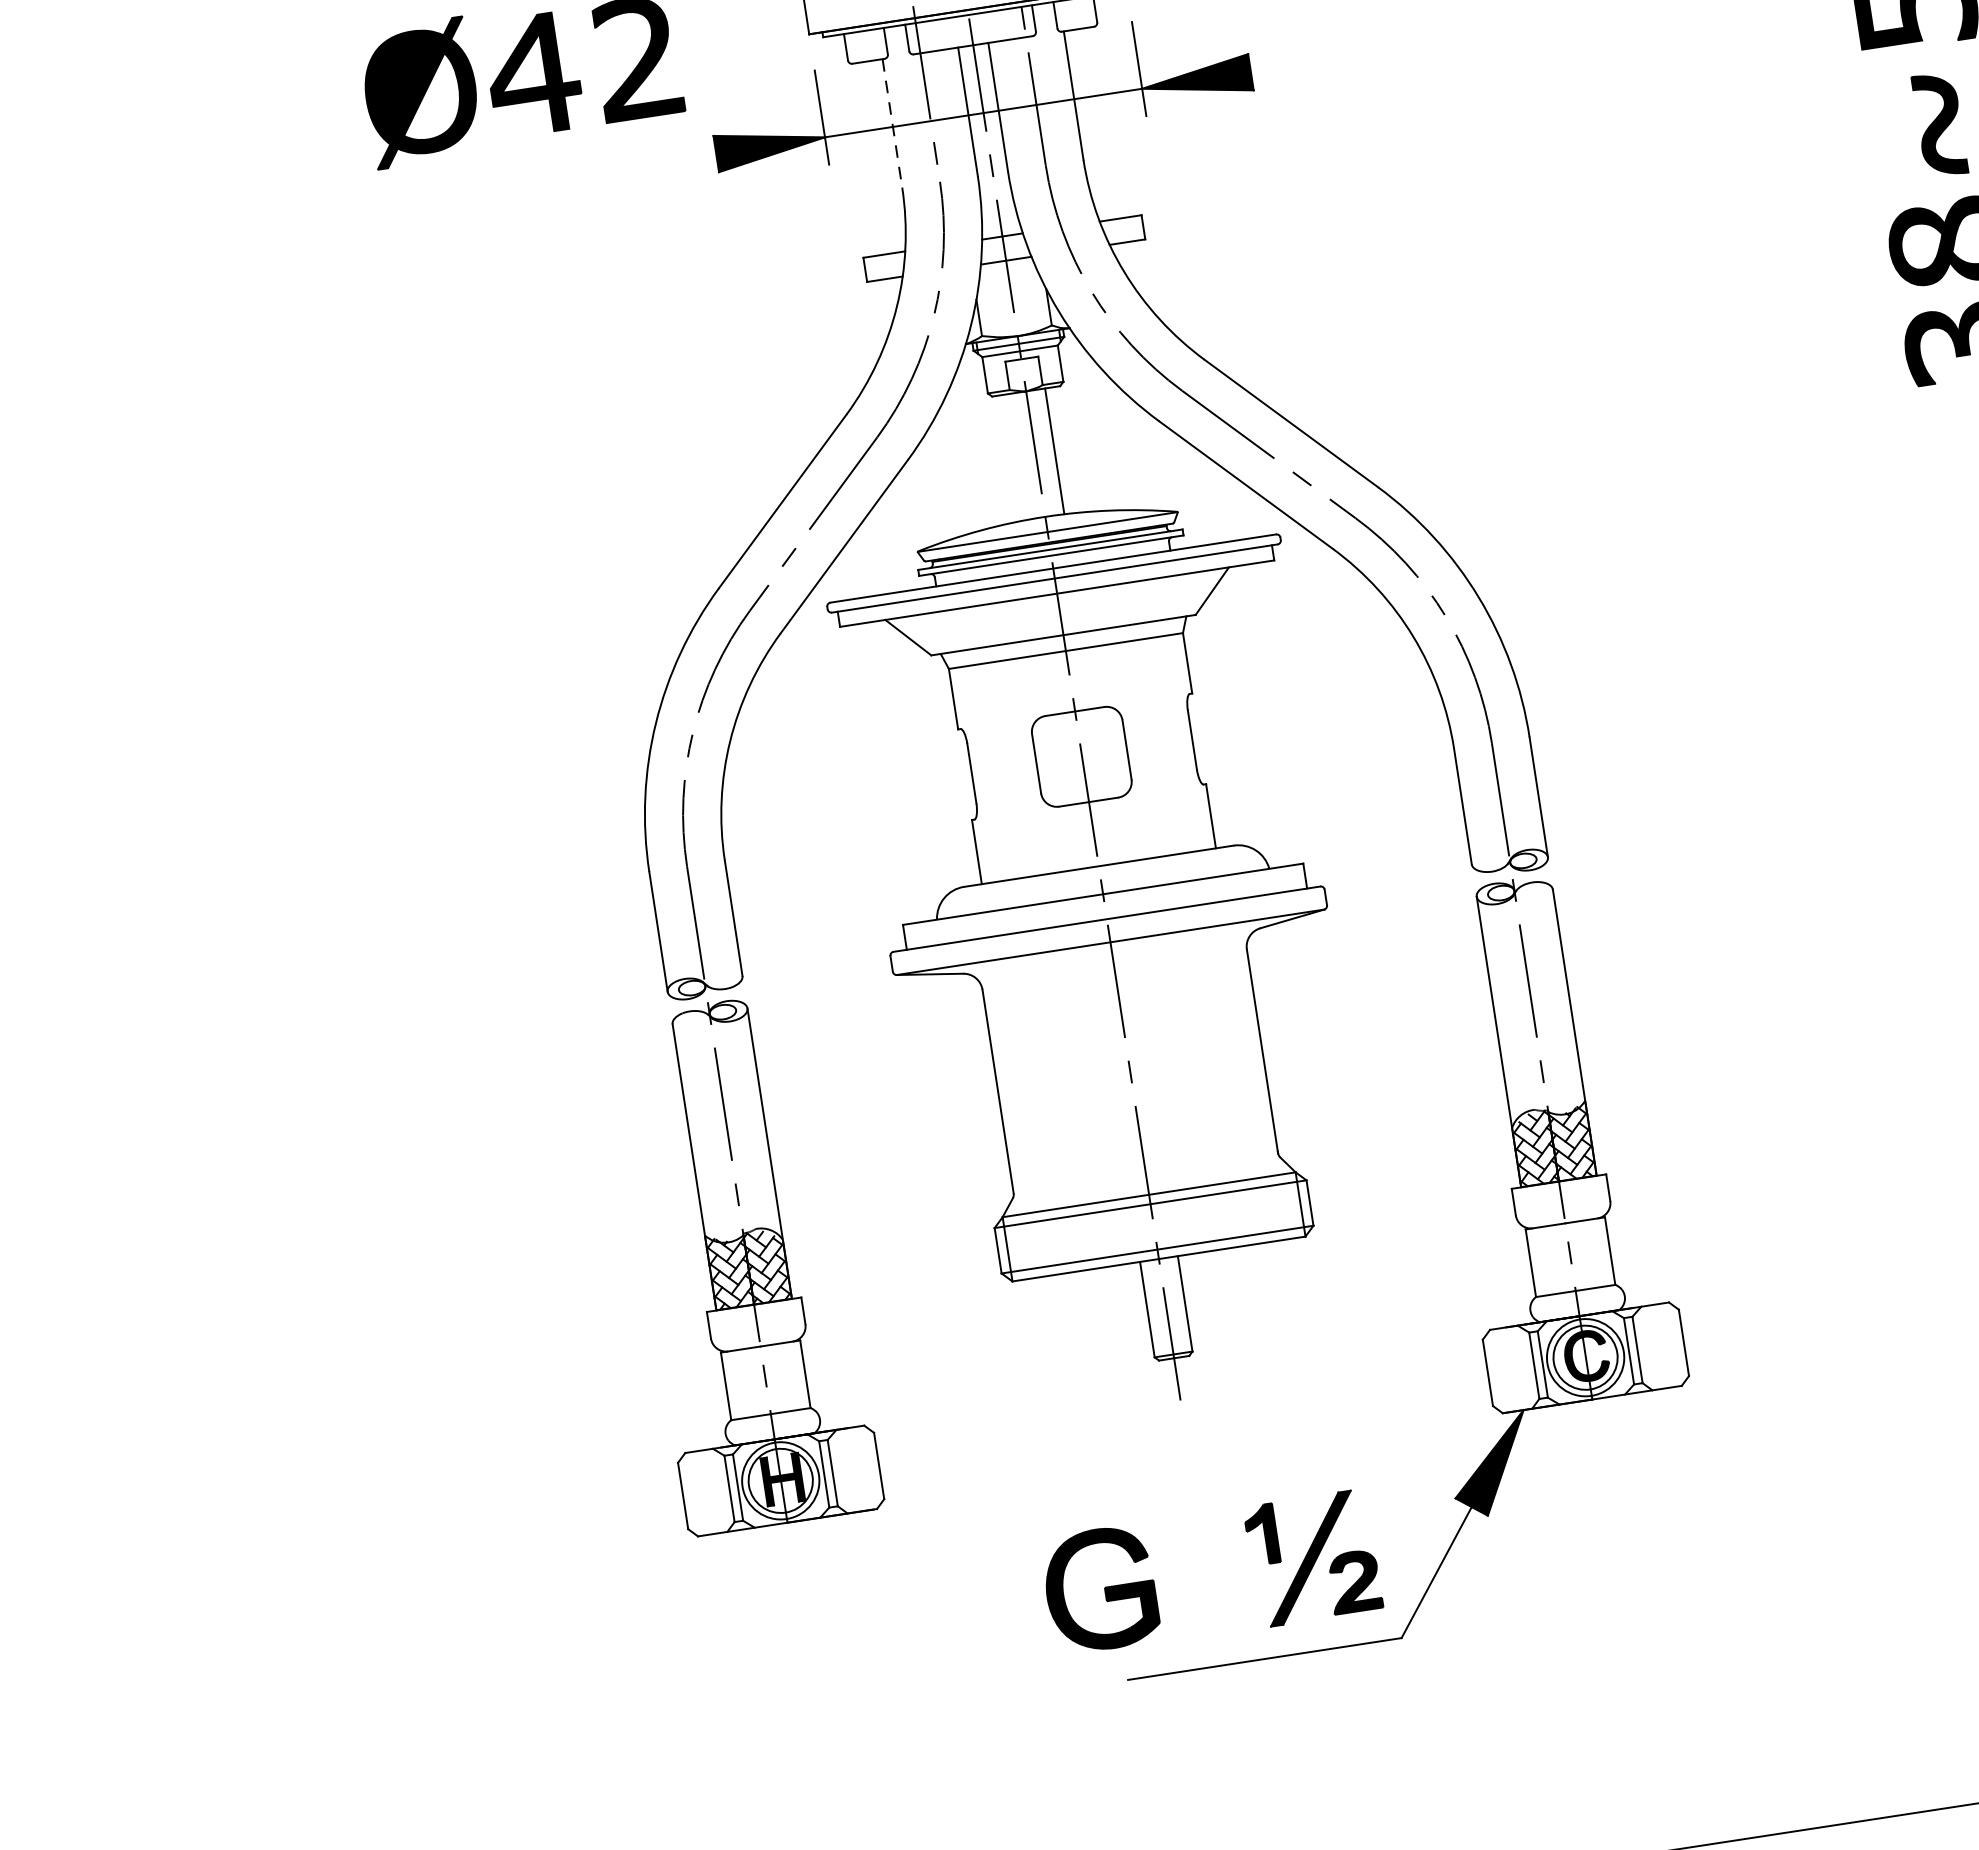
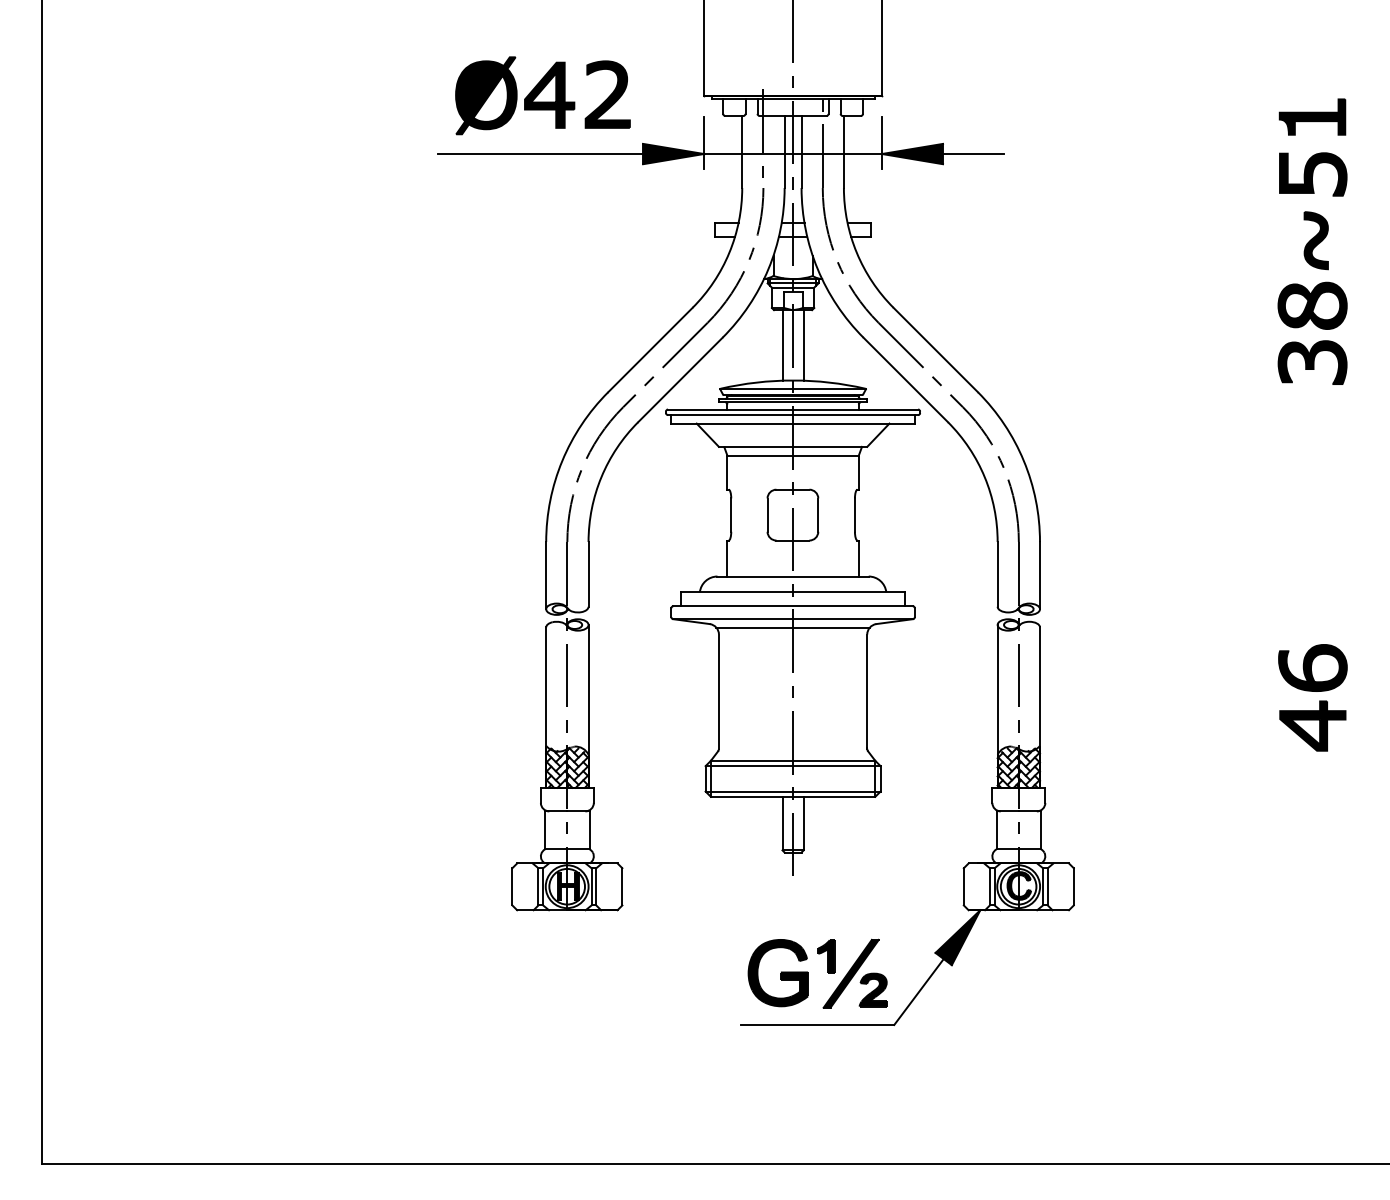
line: (1305, 64) -> (973, 154), added
line: (893, 124) -> (742, 152), dashed -> solid
line: (533, 182) -> (540, 154), added
line: (1016, 457) -> (782, 345), added
line: (1111, 957) -> (792, 627), added
part: (1099, 1590) -> (777, 973), moved

